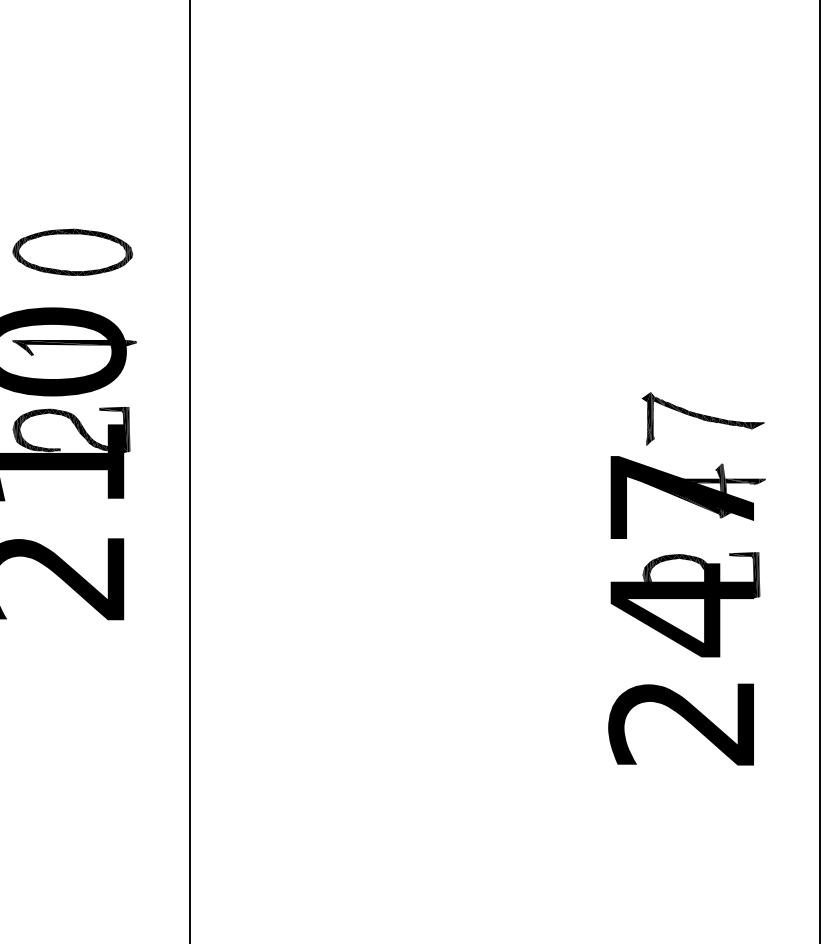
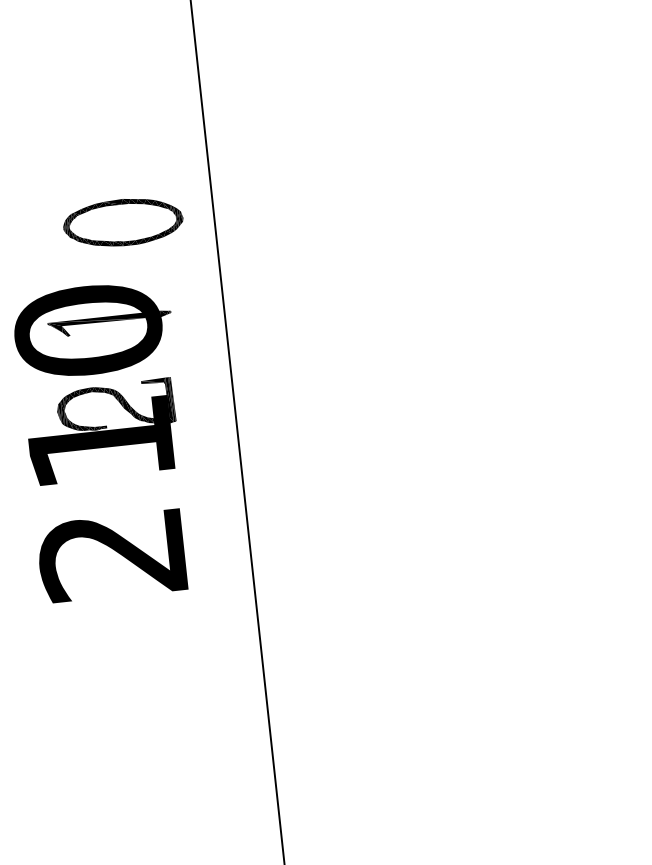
part: (72, 251) -> (122, 221), moved

